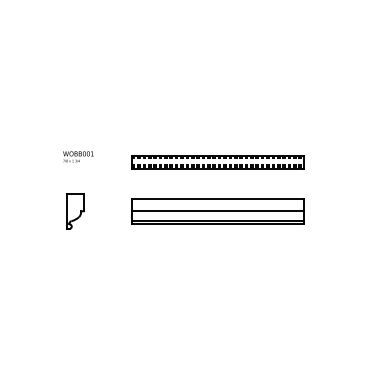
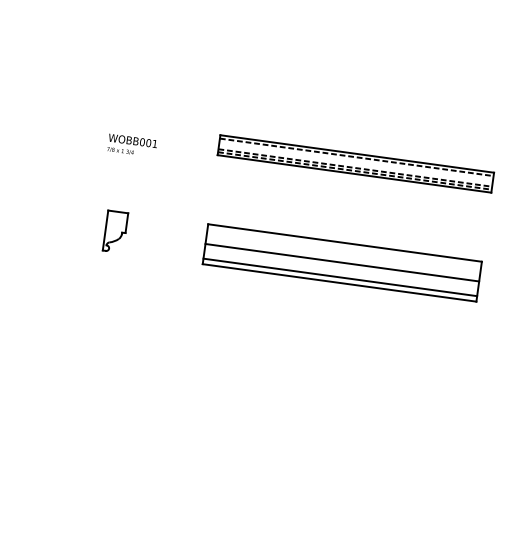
part: (217, 162) -> (355, 164), moved
part: (75, 211) -> (115, 231), size x0.71

